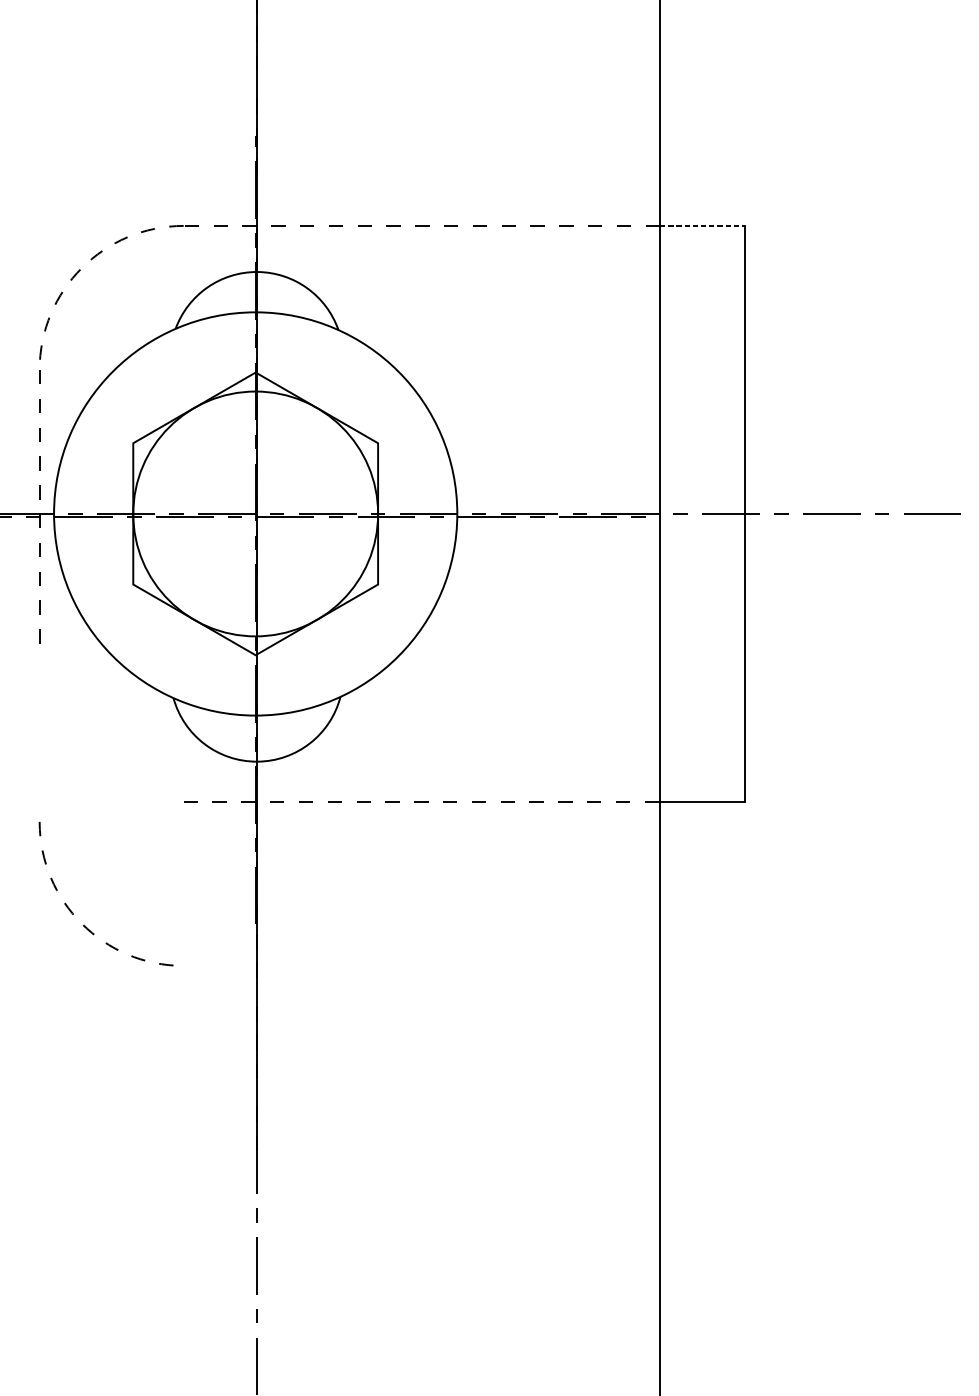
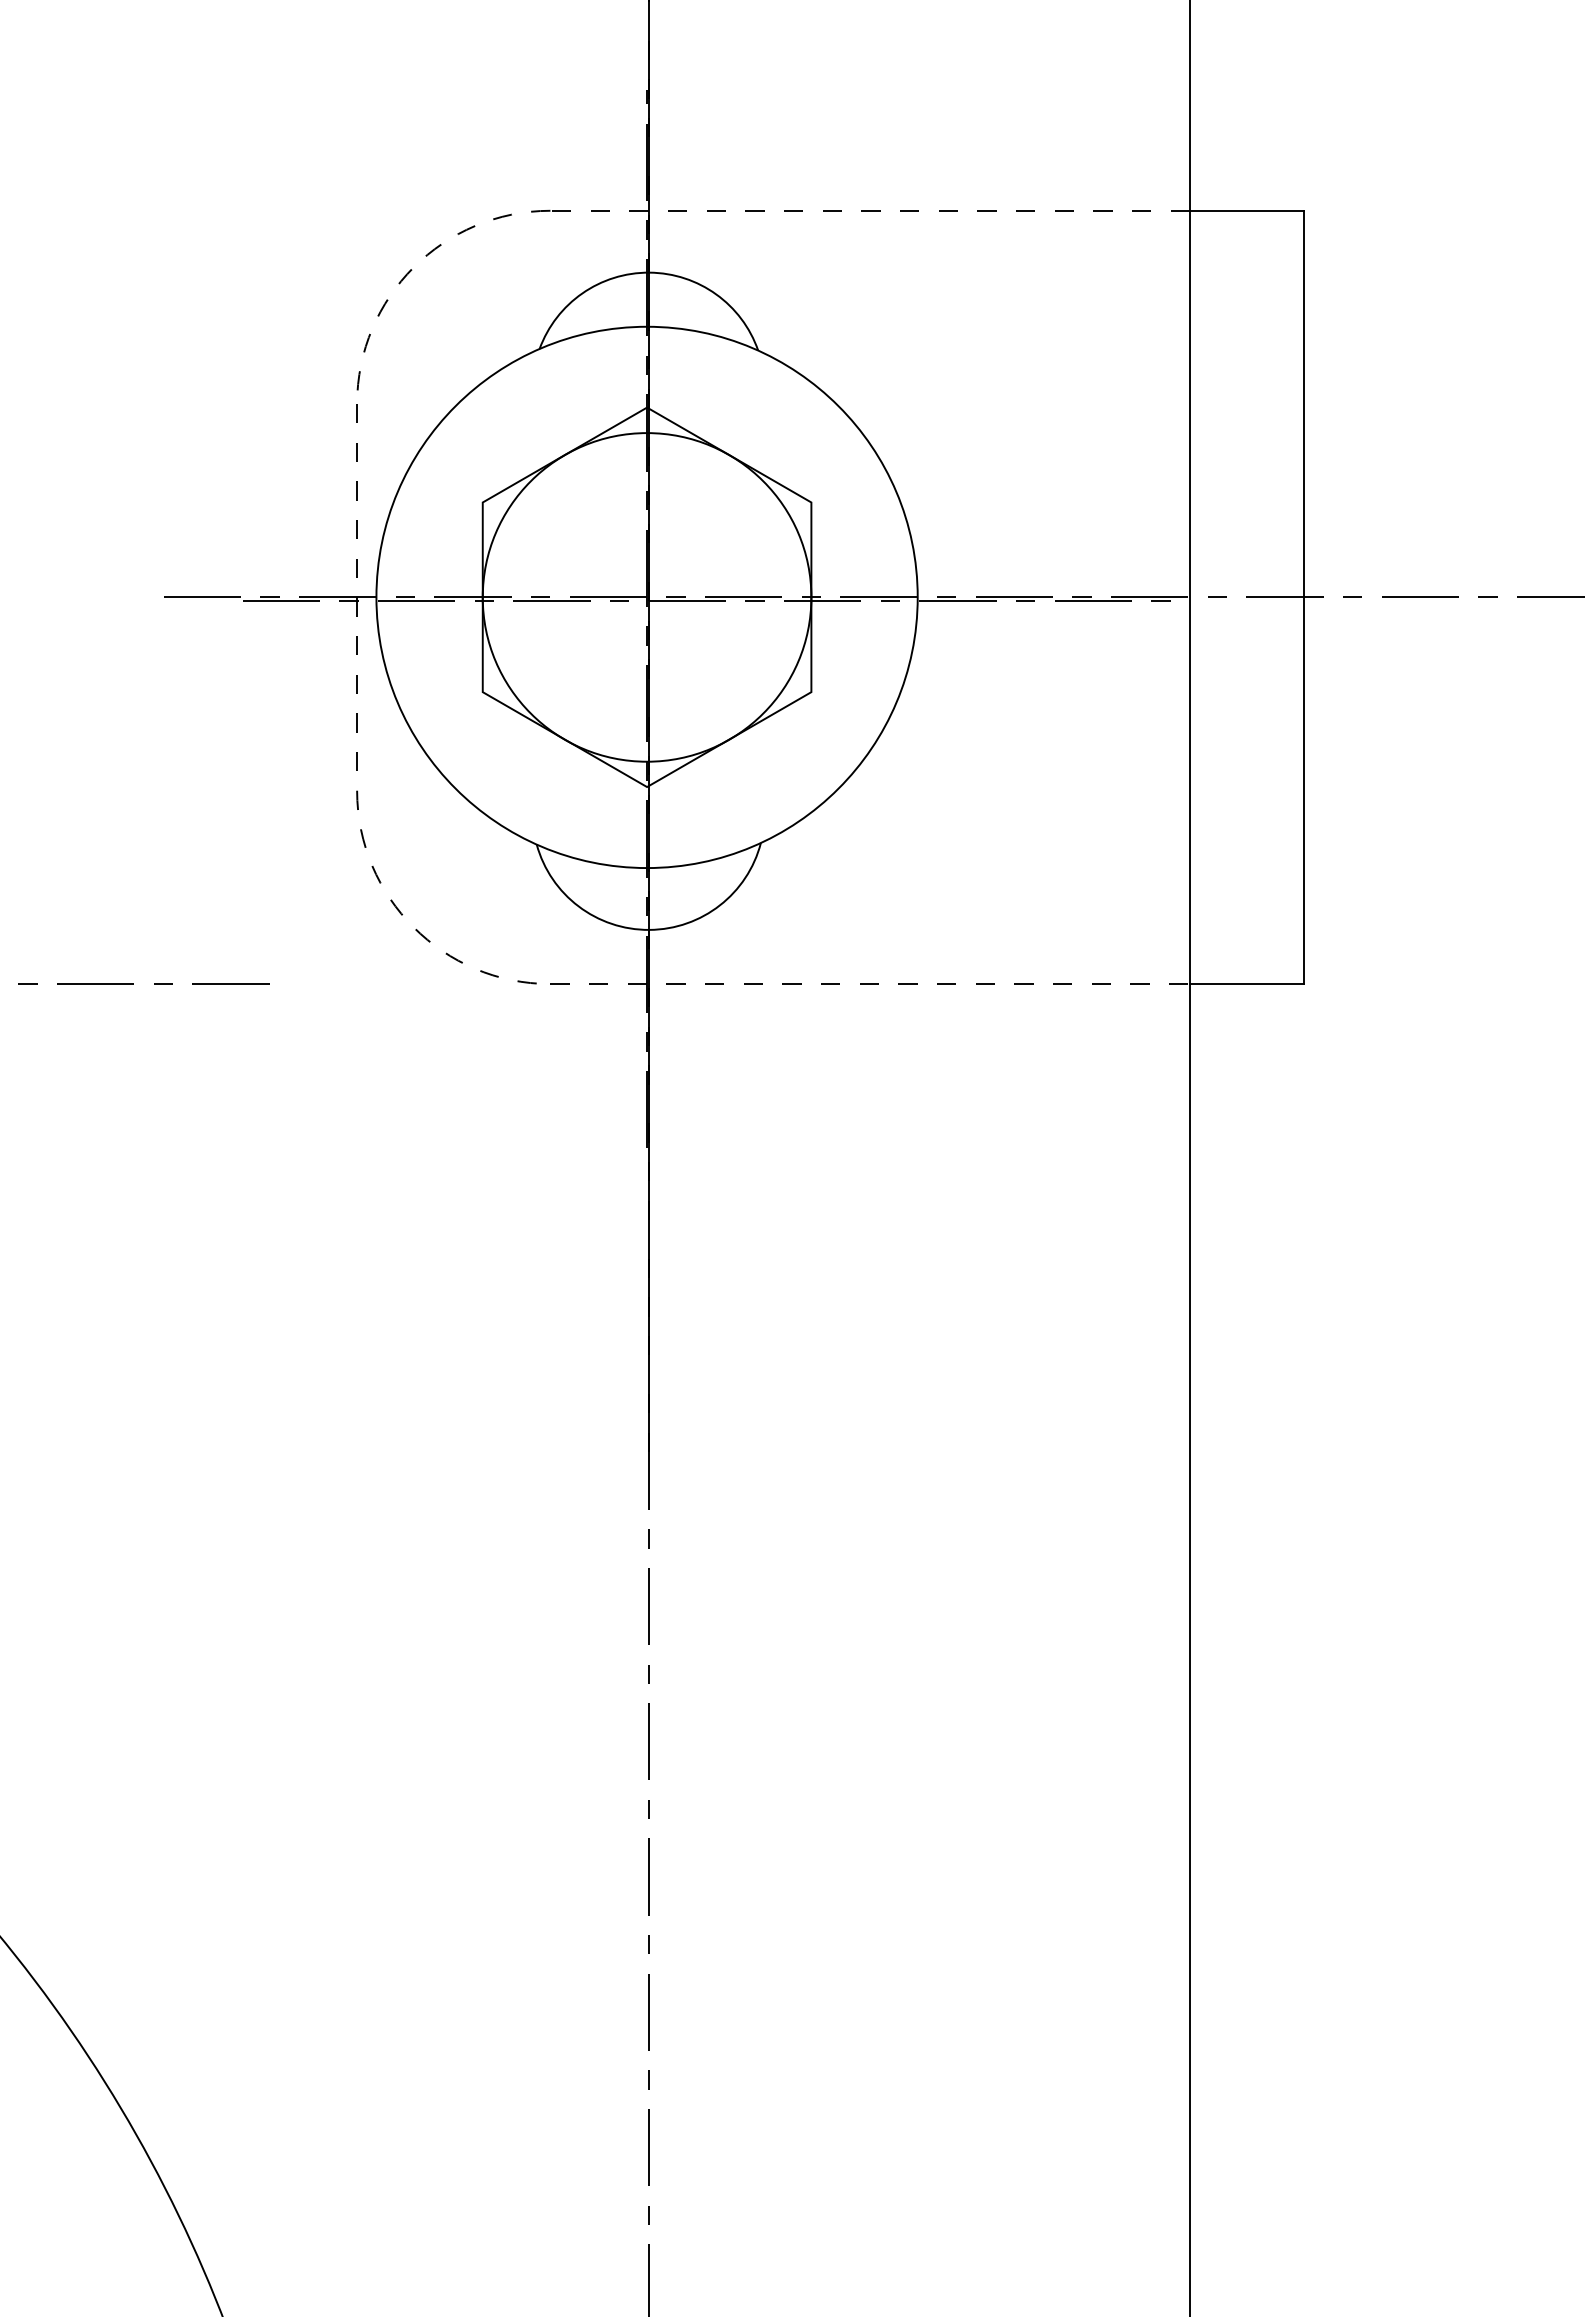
line: (703, 225) -> (1247, 210), dashed -> solid
arc: (84, 925) -> (417, 929), moved

